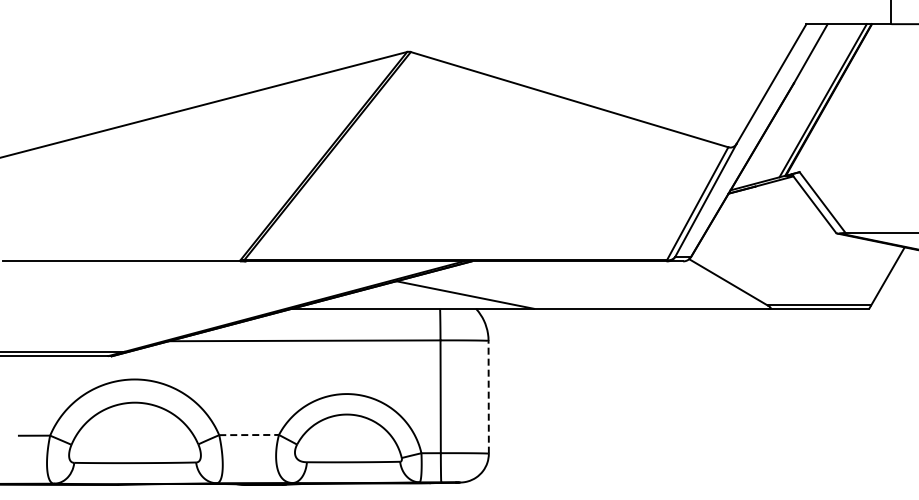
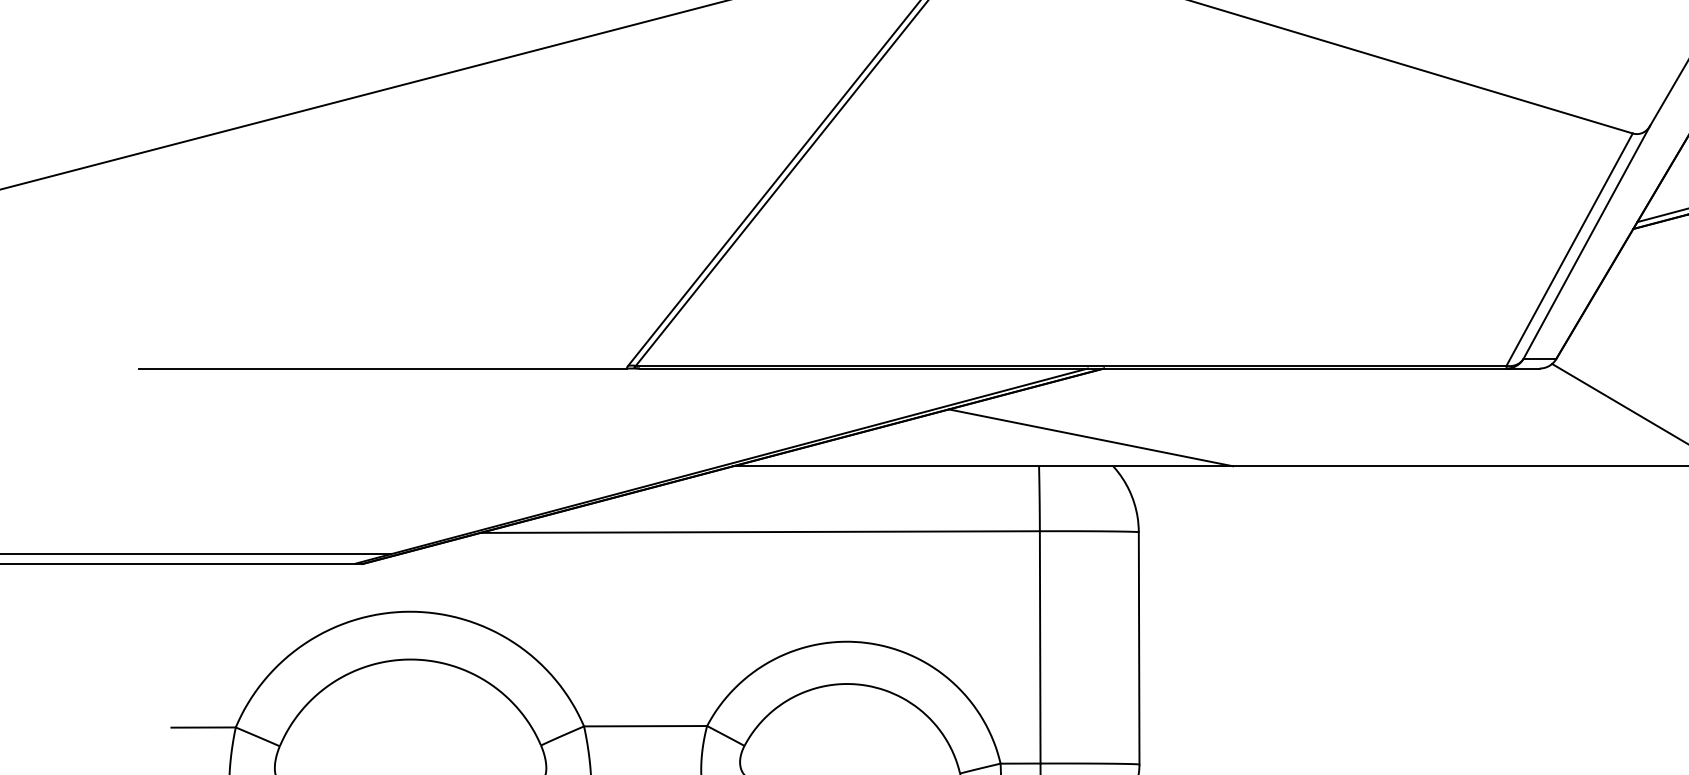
line: (488, 396) -> (1138, 646), dashed -> solid
line: (249, 435) -> (646, 727), dashed -> solid

